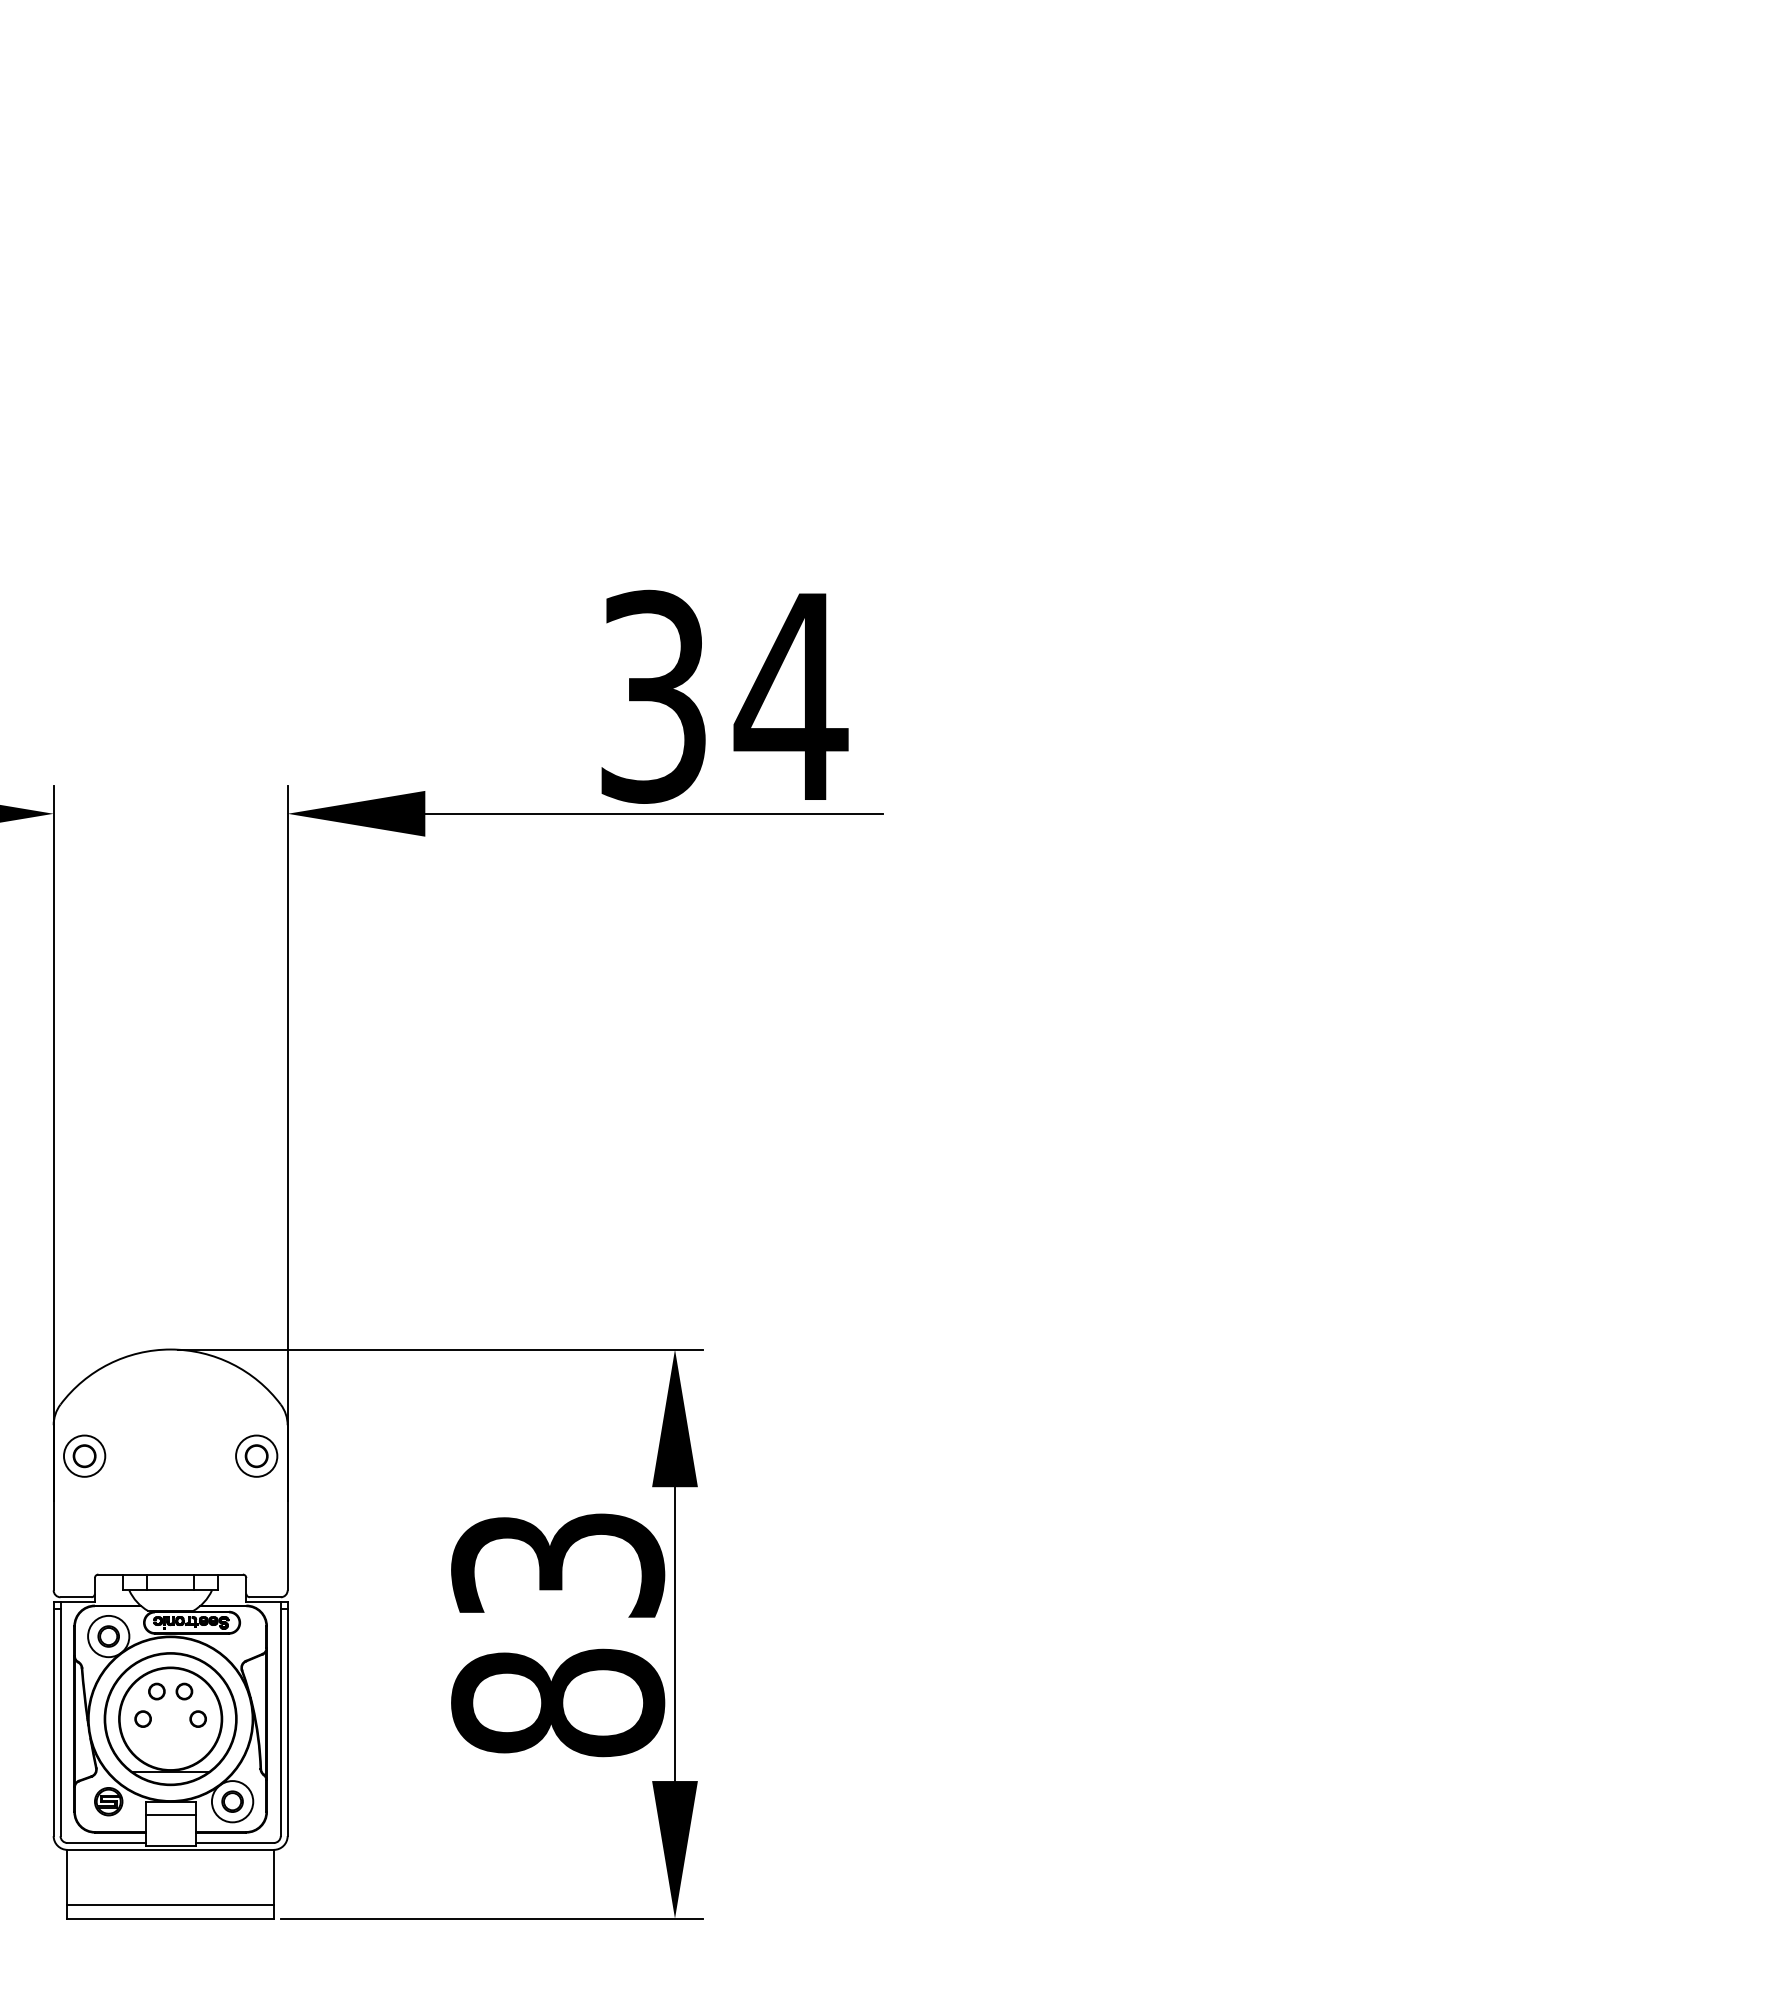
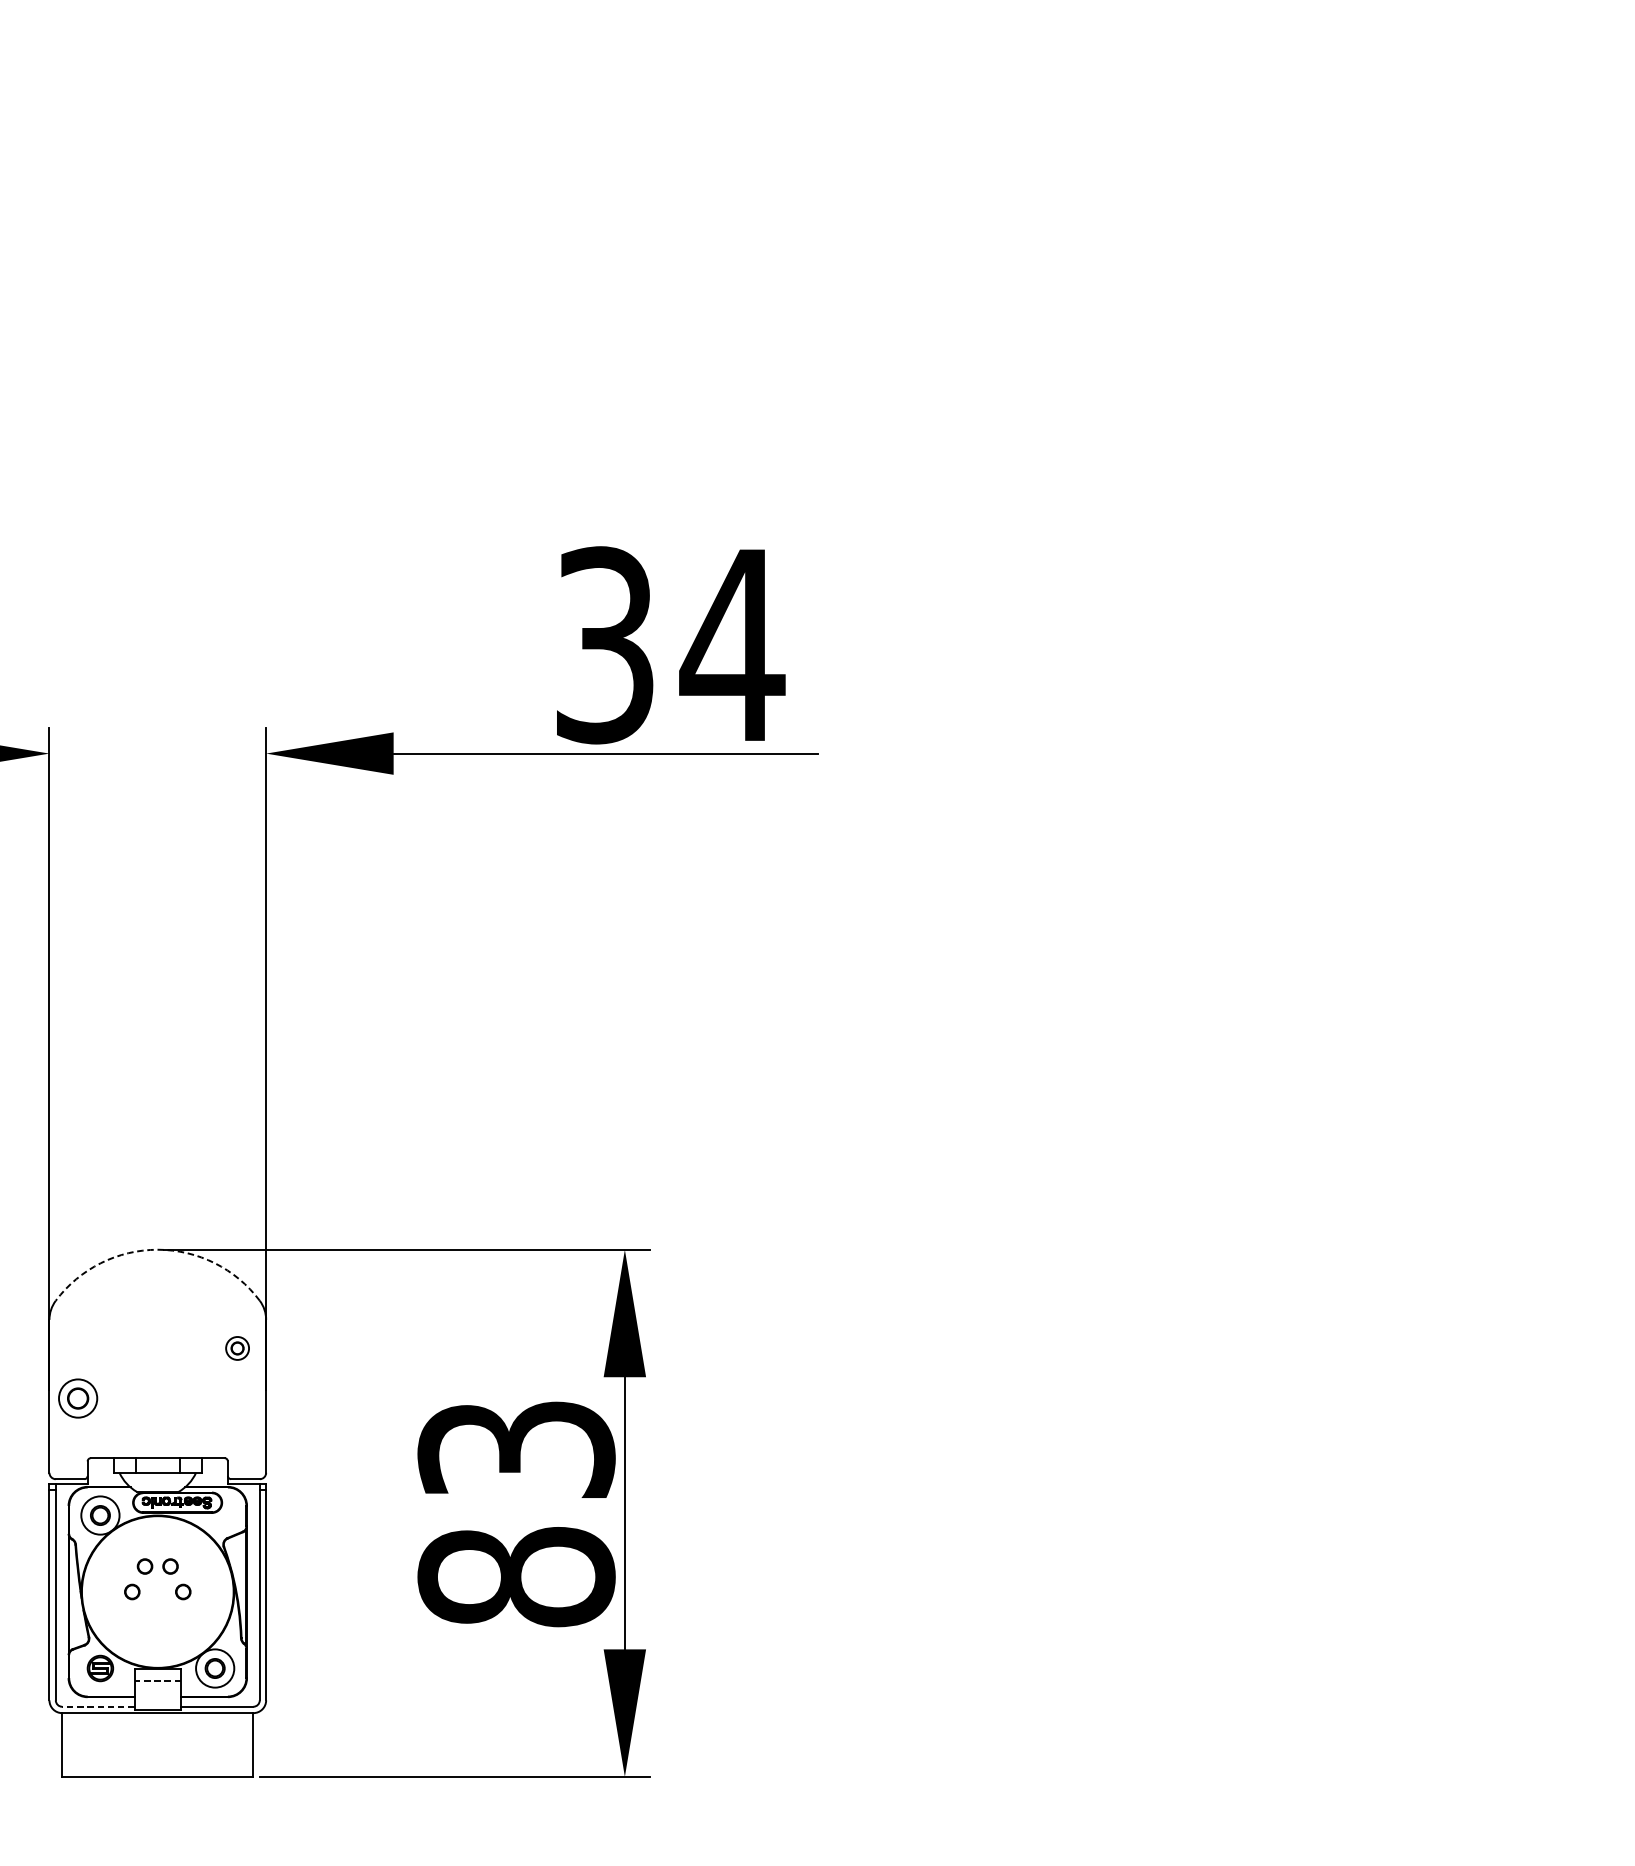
arc: (170, 1349) -> (157, 1249), solid -> dashed
part: (84, 1455) -> (78, 1397), moved
part: (256, 1455) -> (237, 1347), size x0.6
part: (170, 1719) -> (157, 1592), removed
line: (170, 1815) -> (157, 1681), solid -> dashed
line: (105, 1843) -> (97, 1707), solid -> dashed
line: (170, 1904) -> (157, 1763), removed

